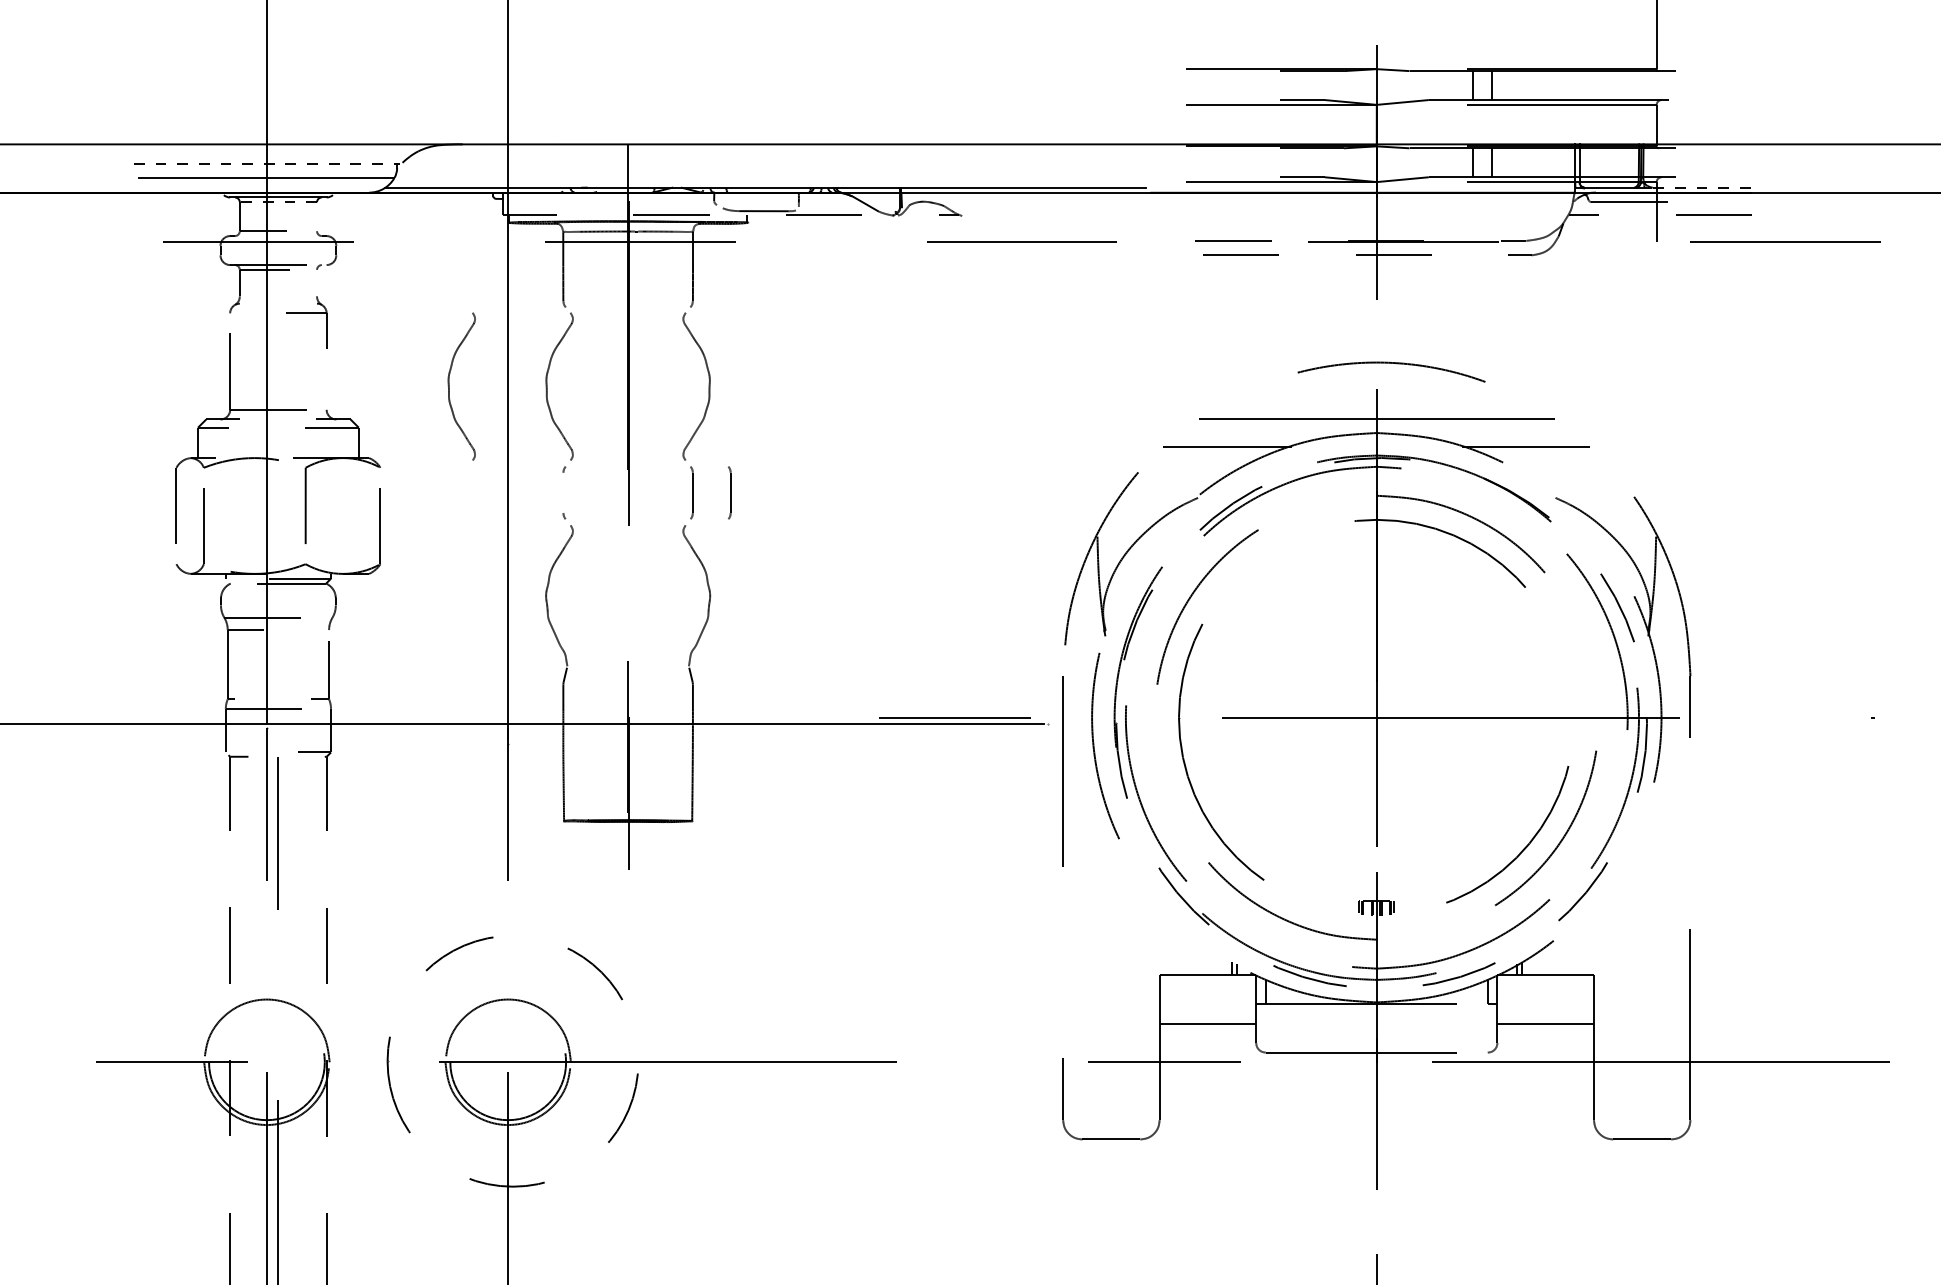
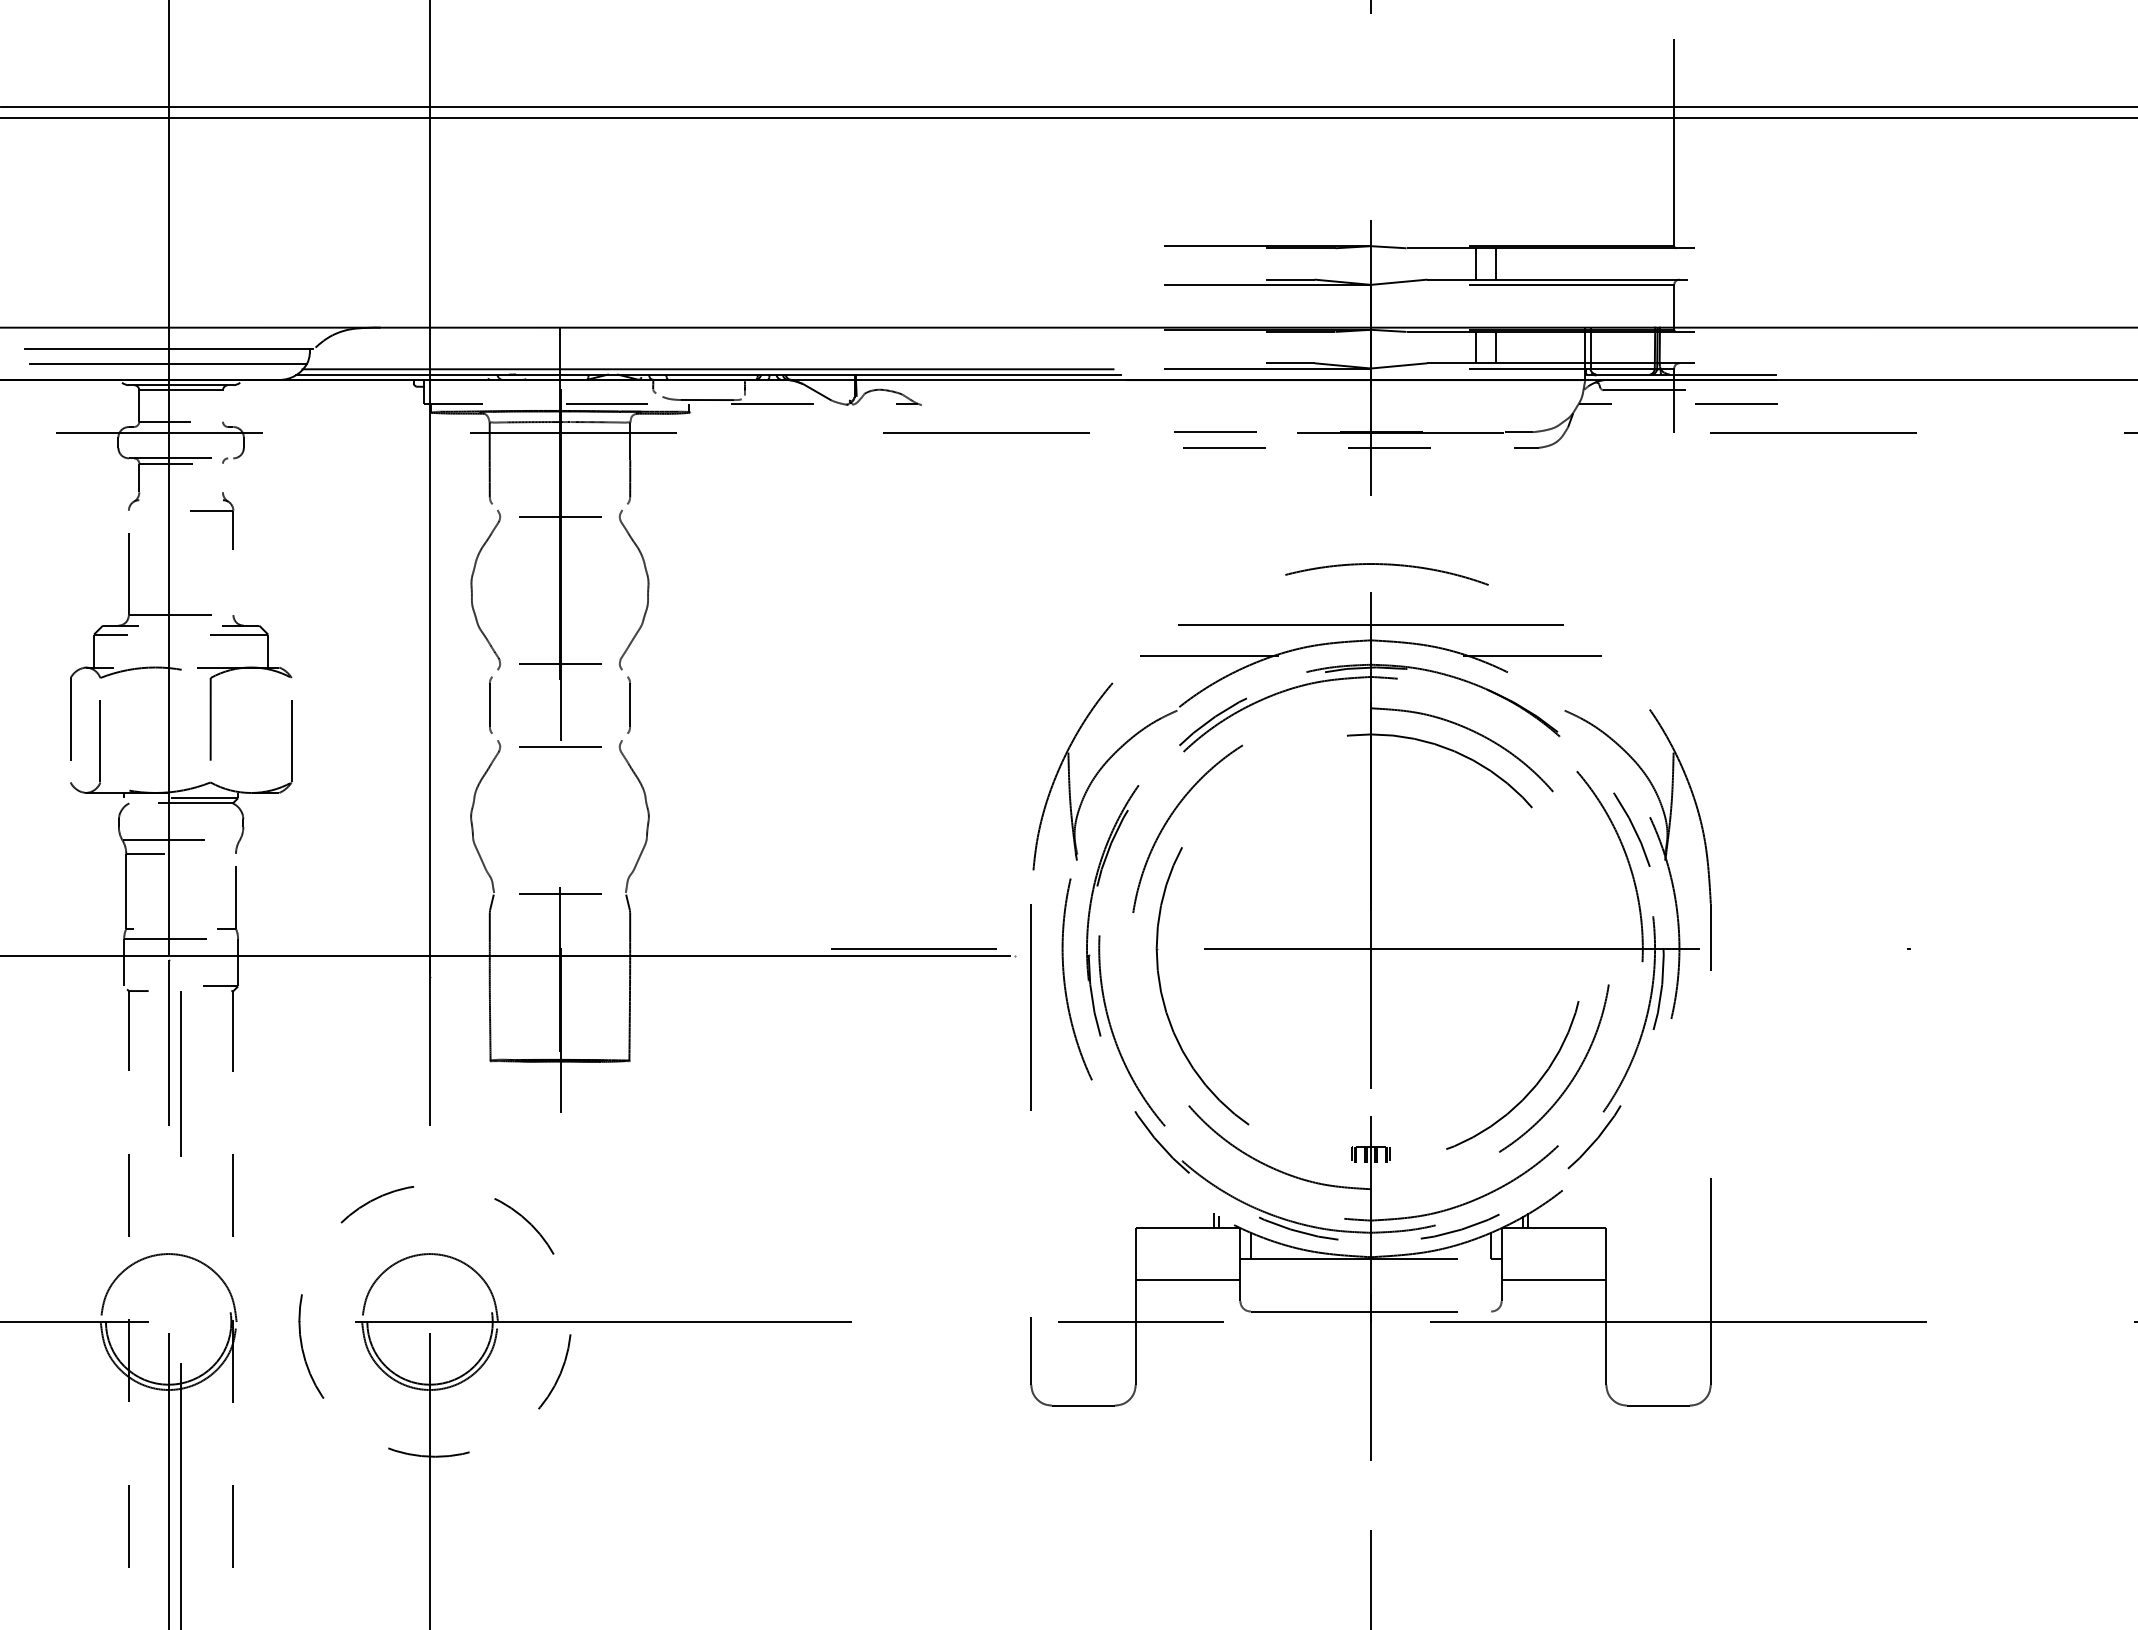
line: (266, 163) -> (168, 348), dashed -> solid
line: (764, 182) -> (707, 369), added
line: (1701, 187) -> (1722, 374), dashed -> solid
line: (278, 202) -> (181, 390), dashed -> solid
line: (628, 319) -> (560, 517), added
part: (449, 386) -> (366, 589), removed
line: (628, 454) -> (560, 663), added
part: (729, 492) -> (669, 704), removed
line: (563, 493) -> (489, 705), added
line: (628, 531) -> (560, 747), added
line: (628, 666) -> (560, 893), added

